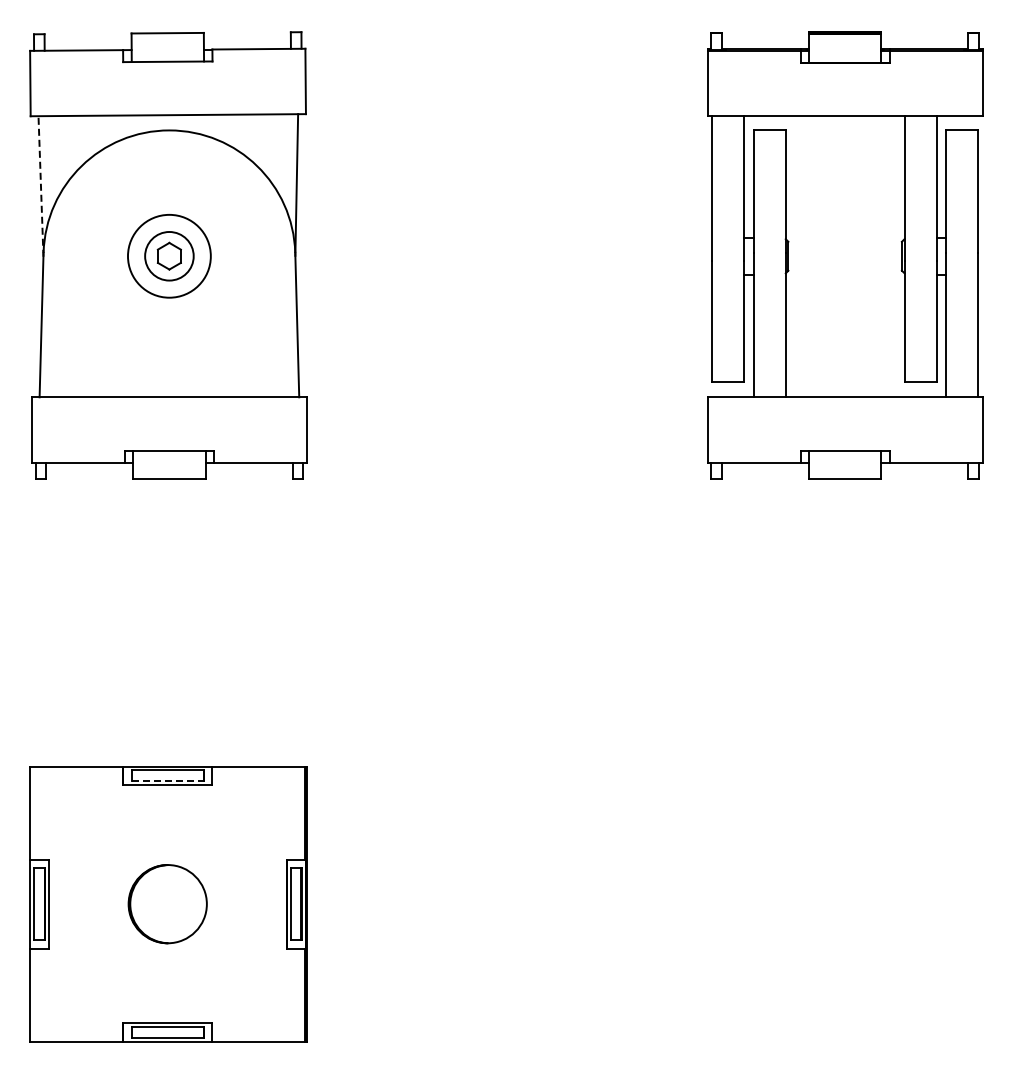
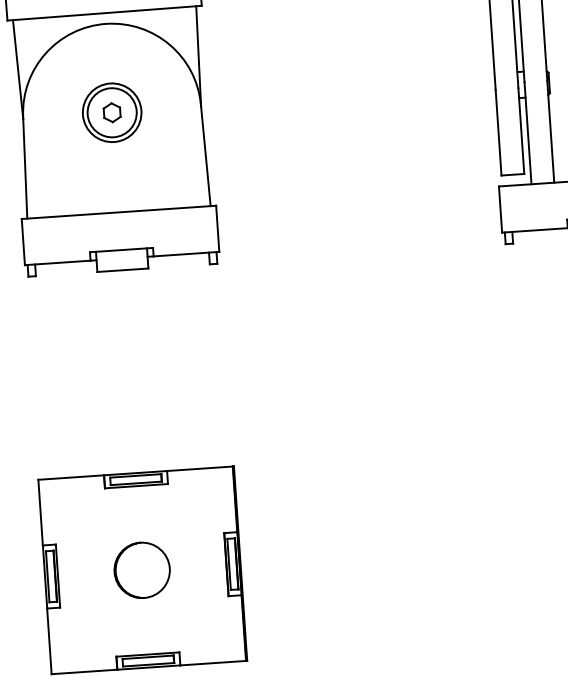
line: (40, 185) -> (17, 69), dashed -> solid
circle: (169, 255) -> (112, 112), size x1.43
line: (168, 780) -> (136, 483), dashed -> solid

